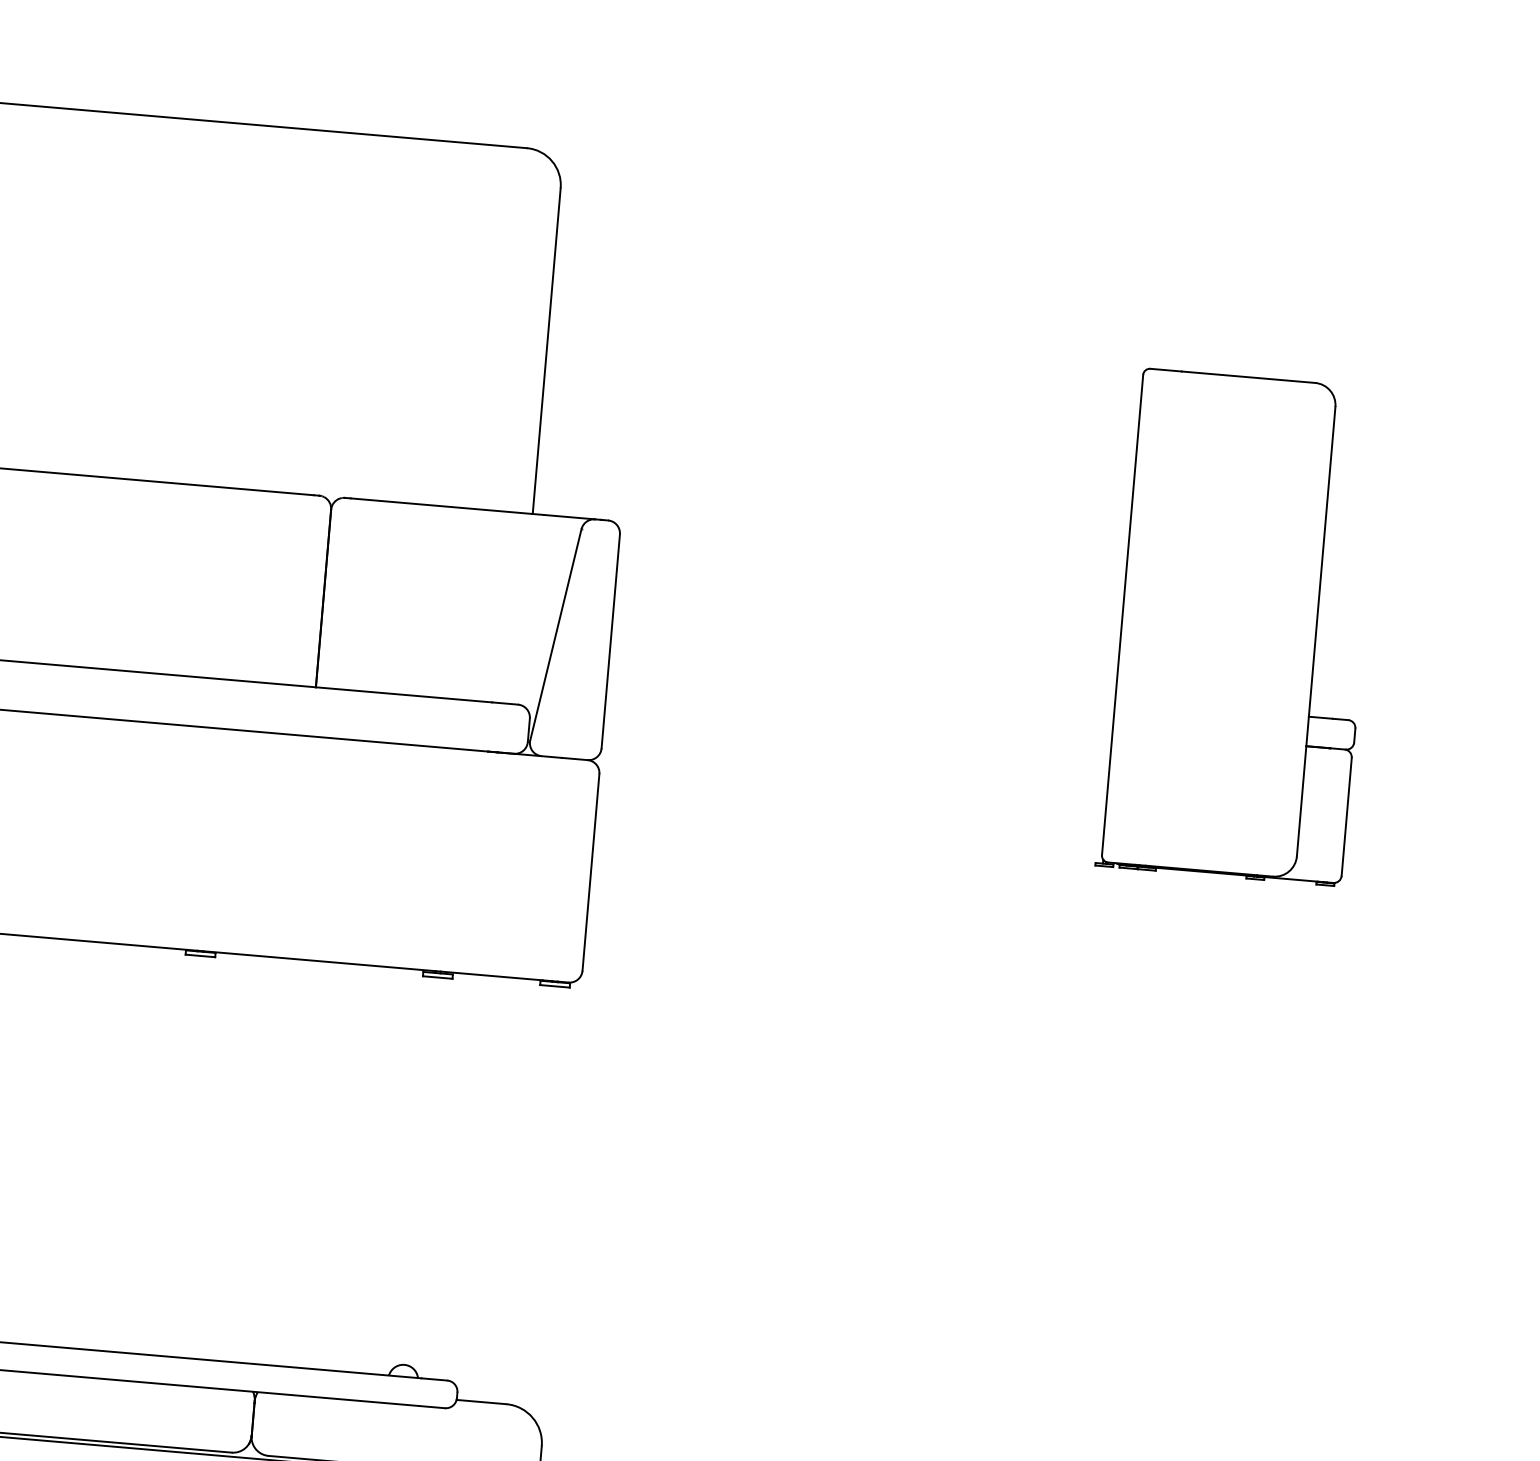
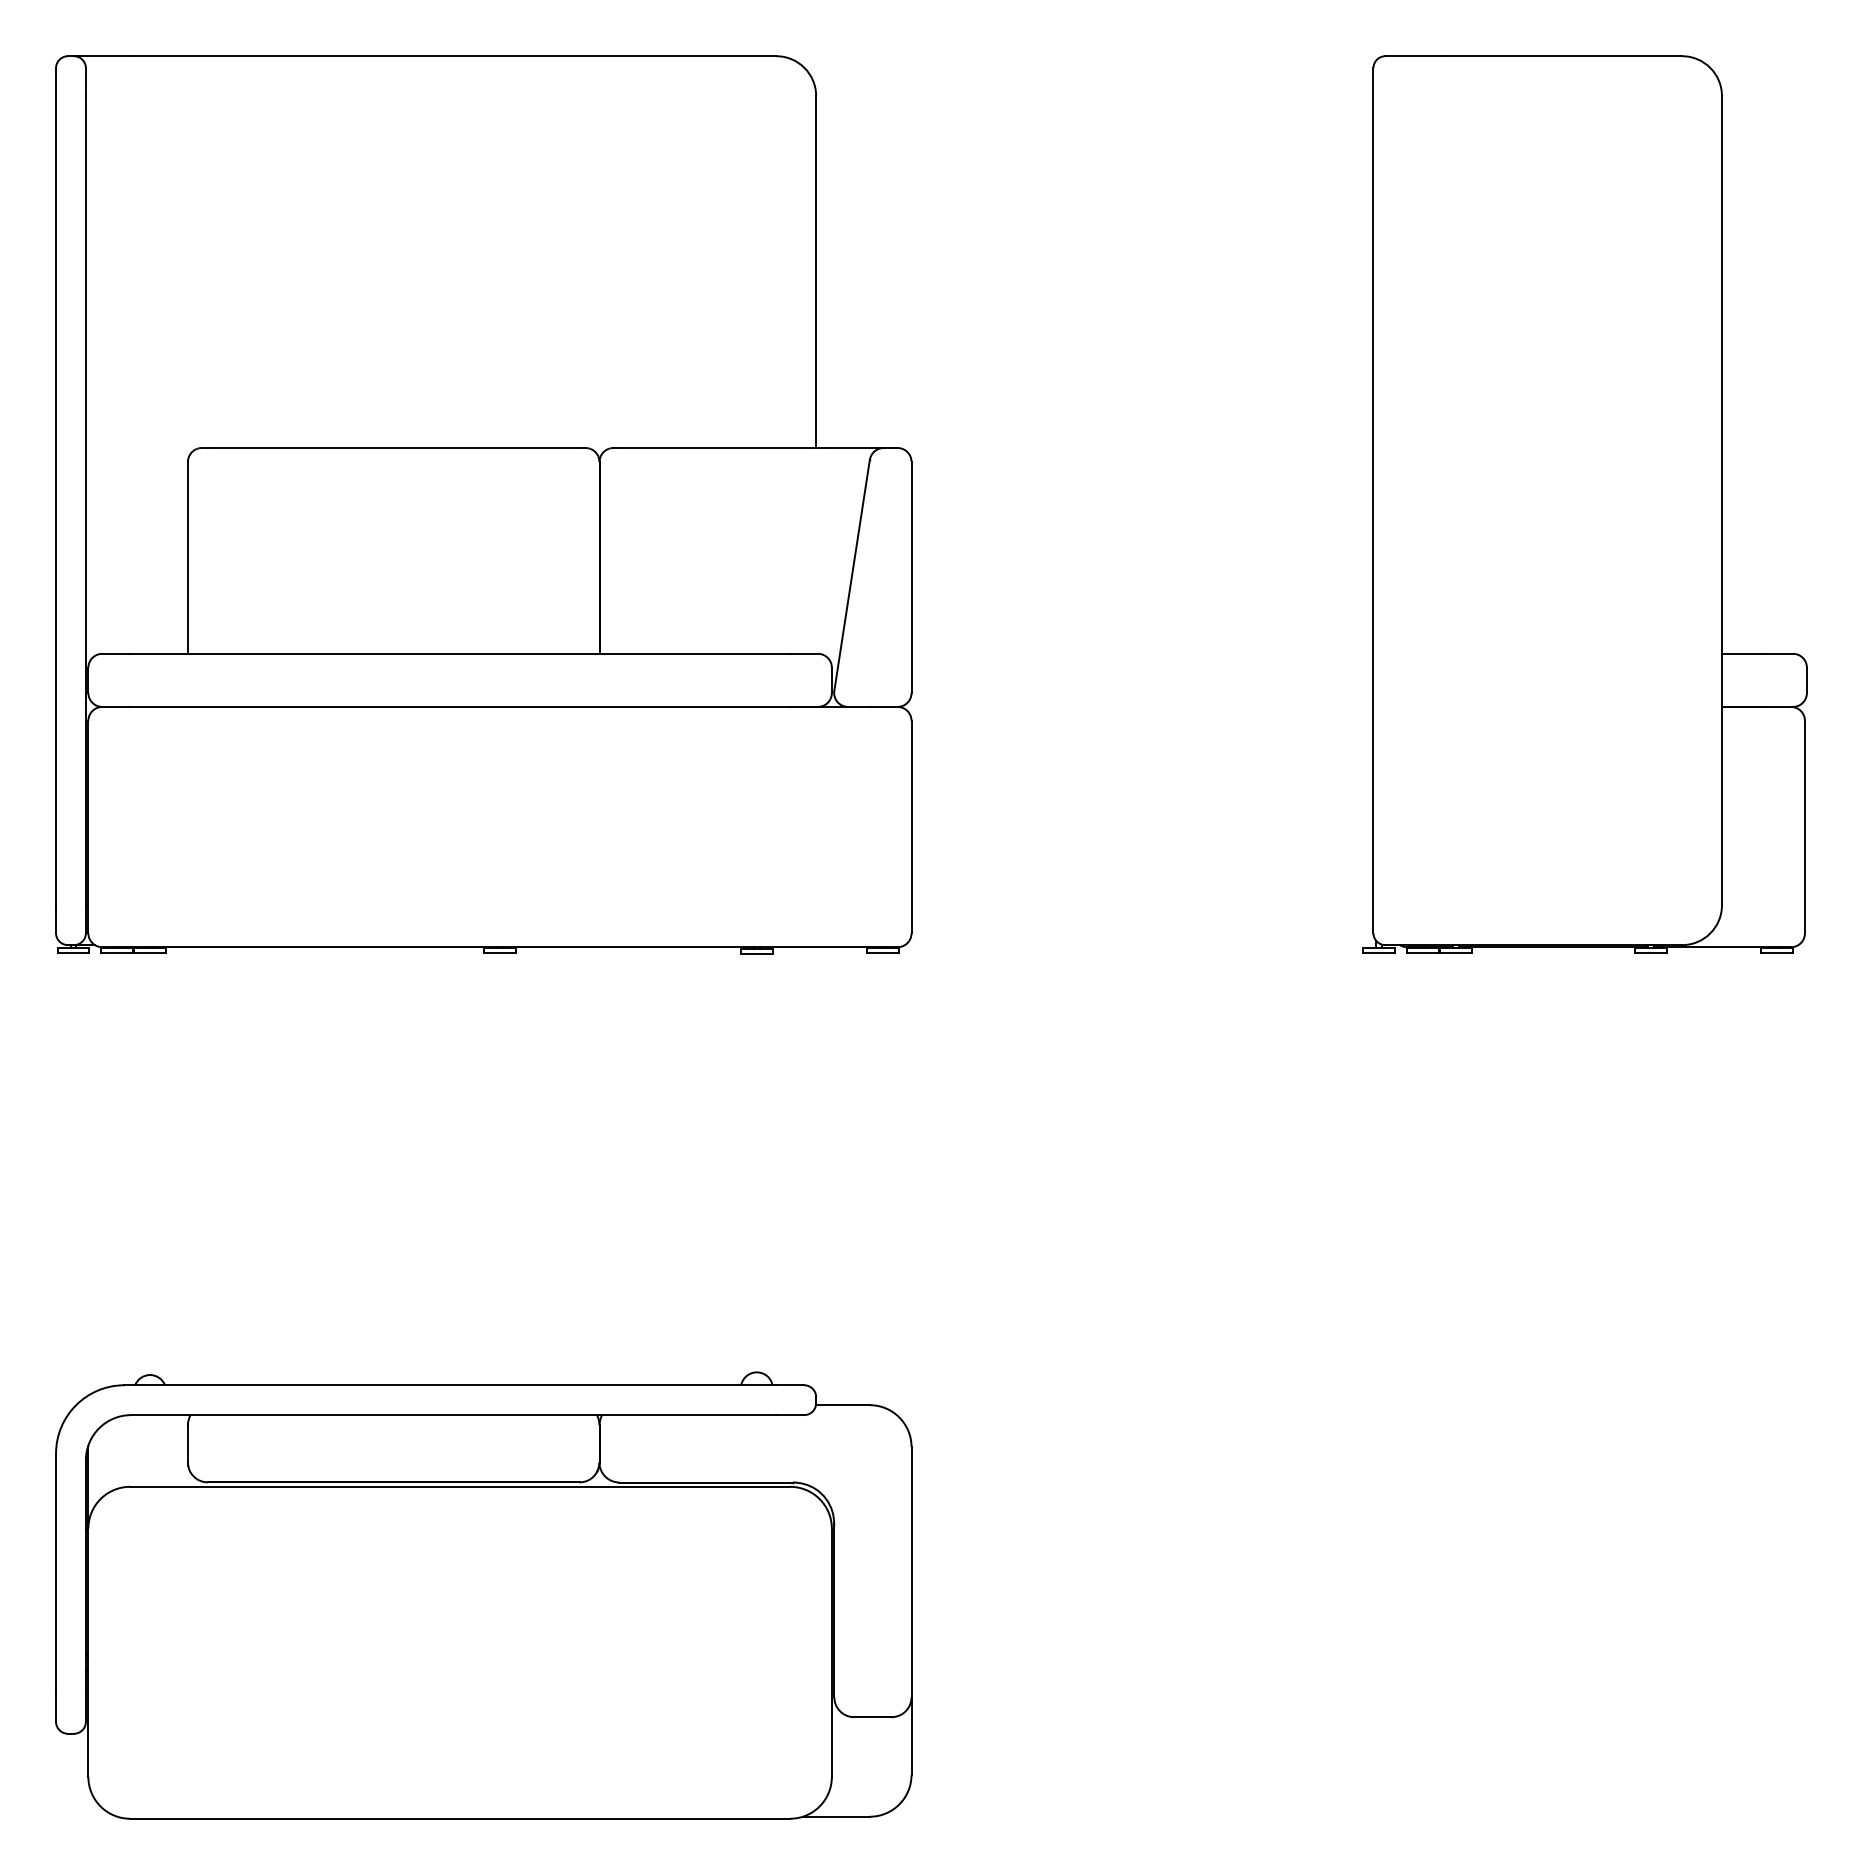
part: (1239, 627) -> (1584, 504), size x1.67

